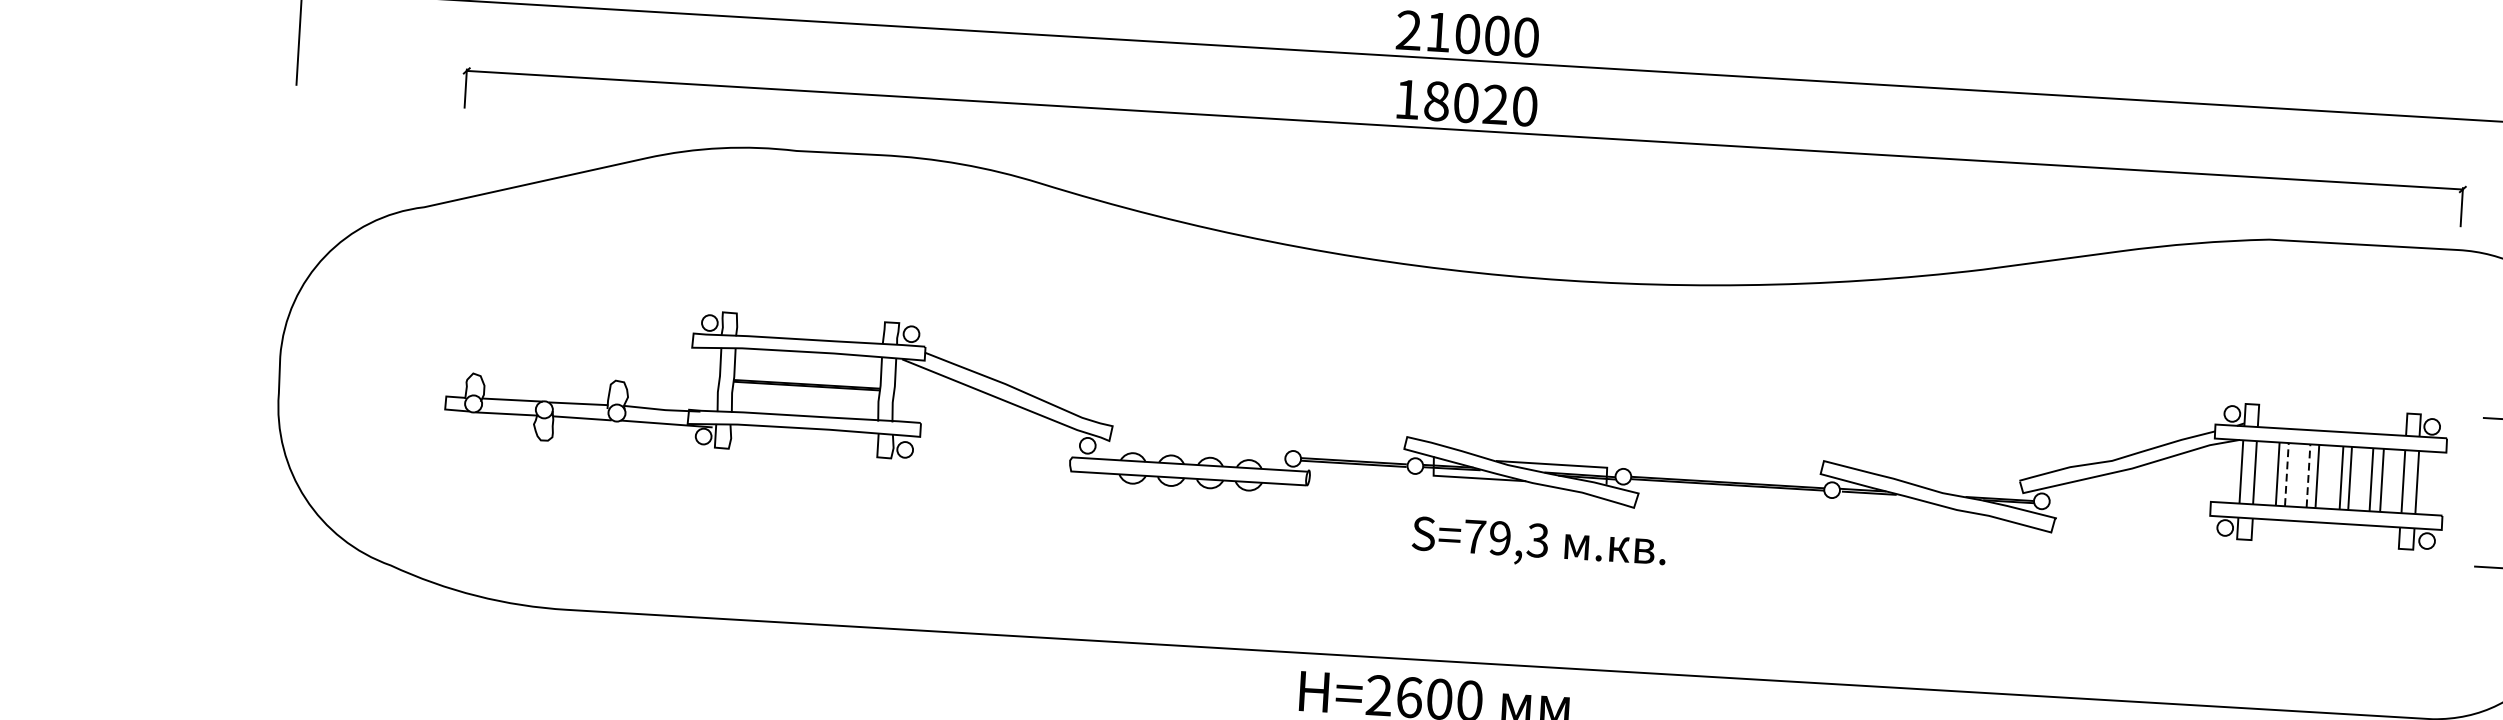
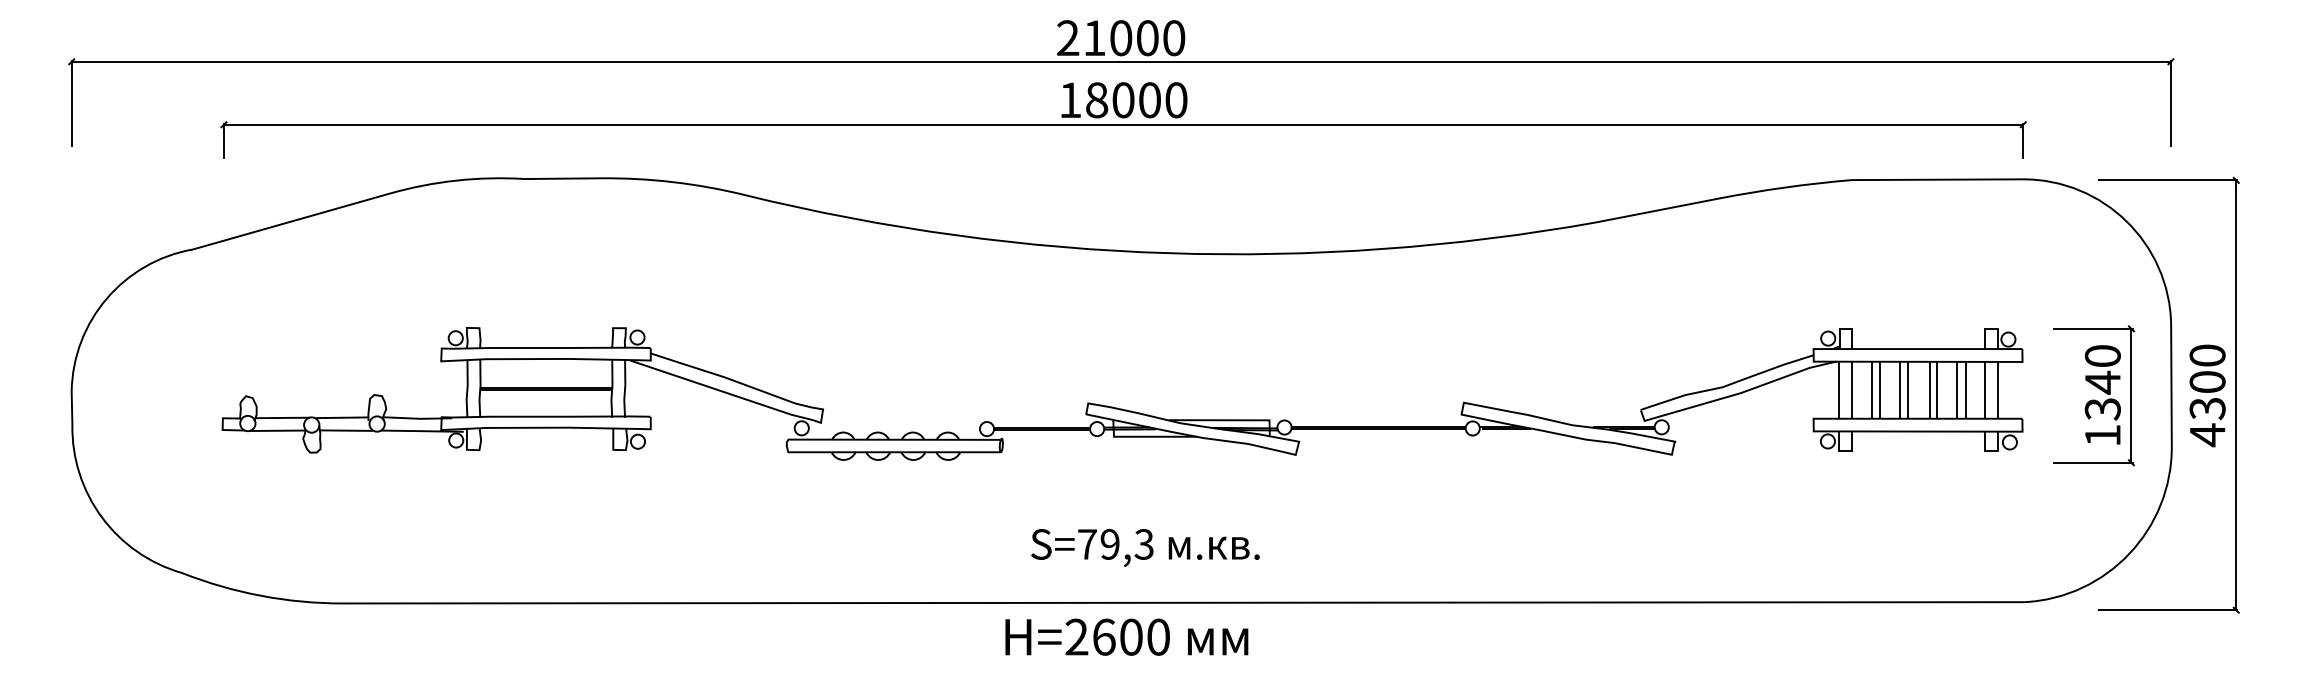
text: (1495, 105) -> (1149, 100), 18020 -> 18000
line: (2287, 473) -> (1880, 389), dashed -> solid
line: (2308, 475) -> (1899, 389), dashed -> solid
text: (1539, 544) -> (1145, 547), moved

